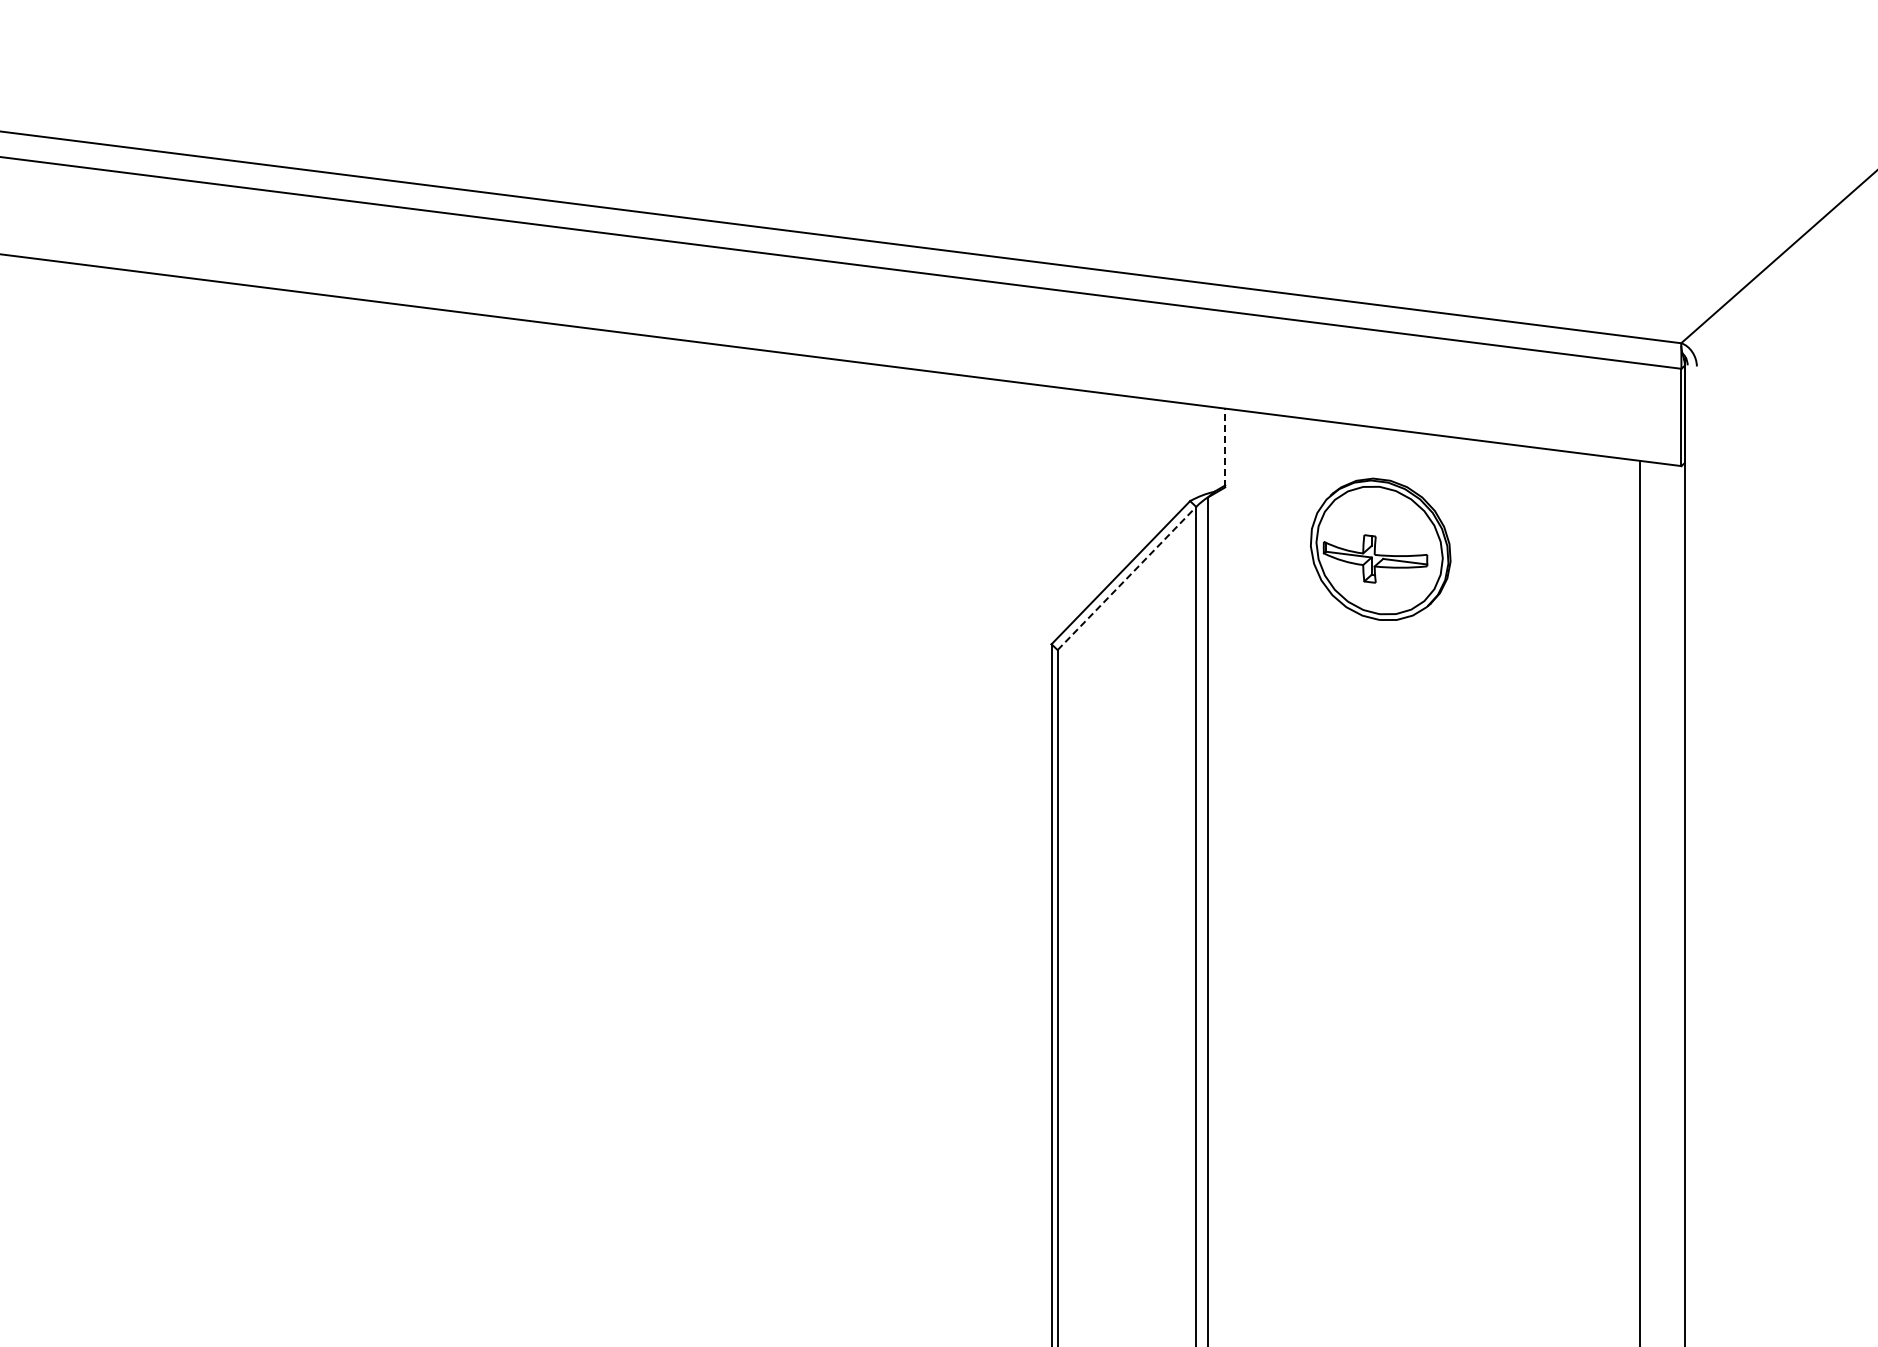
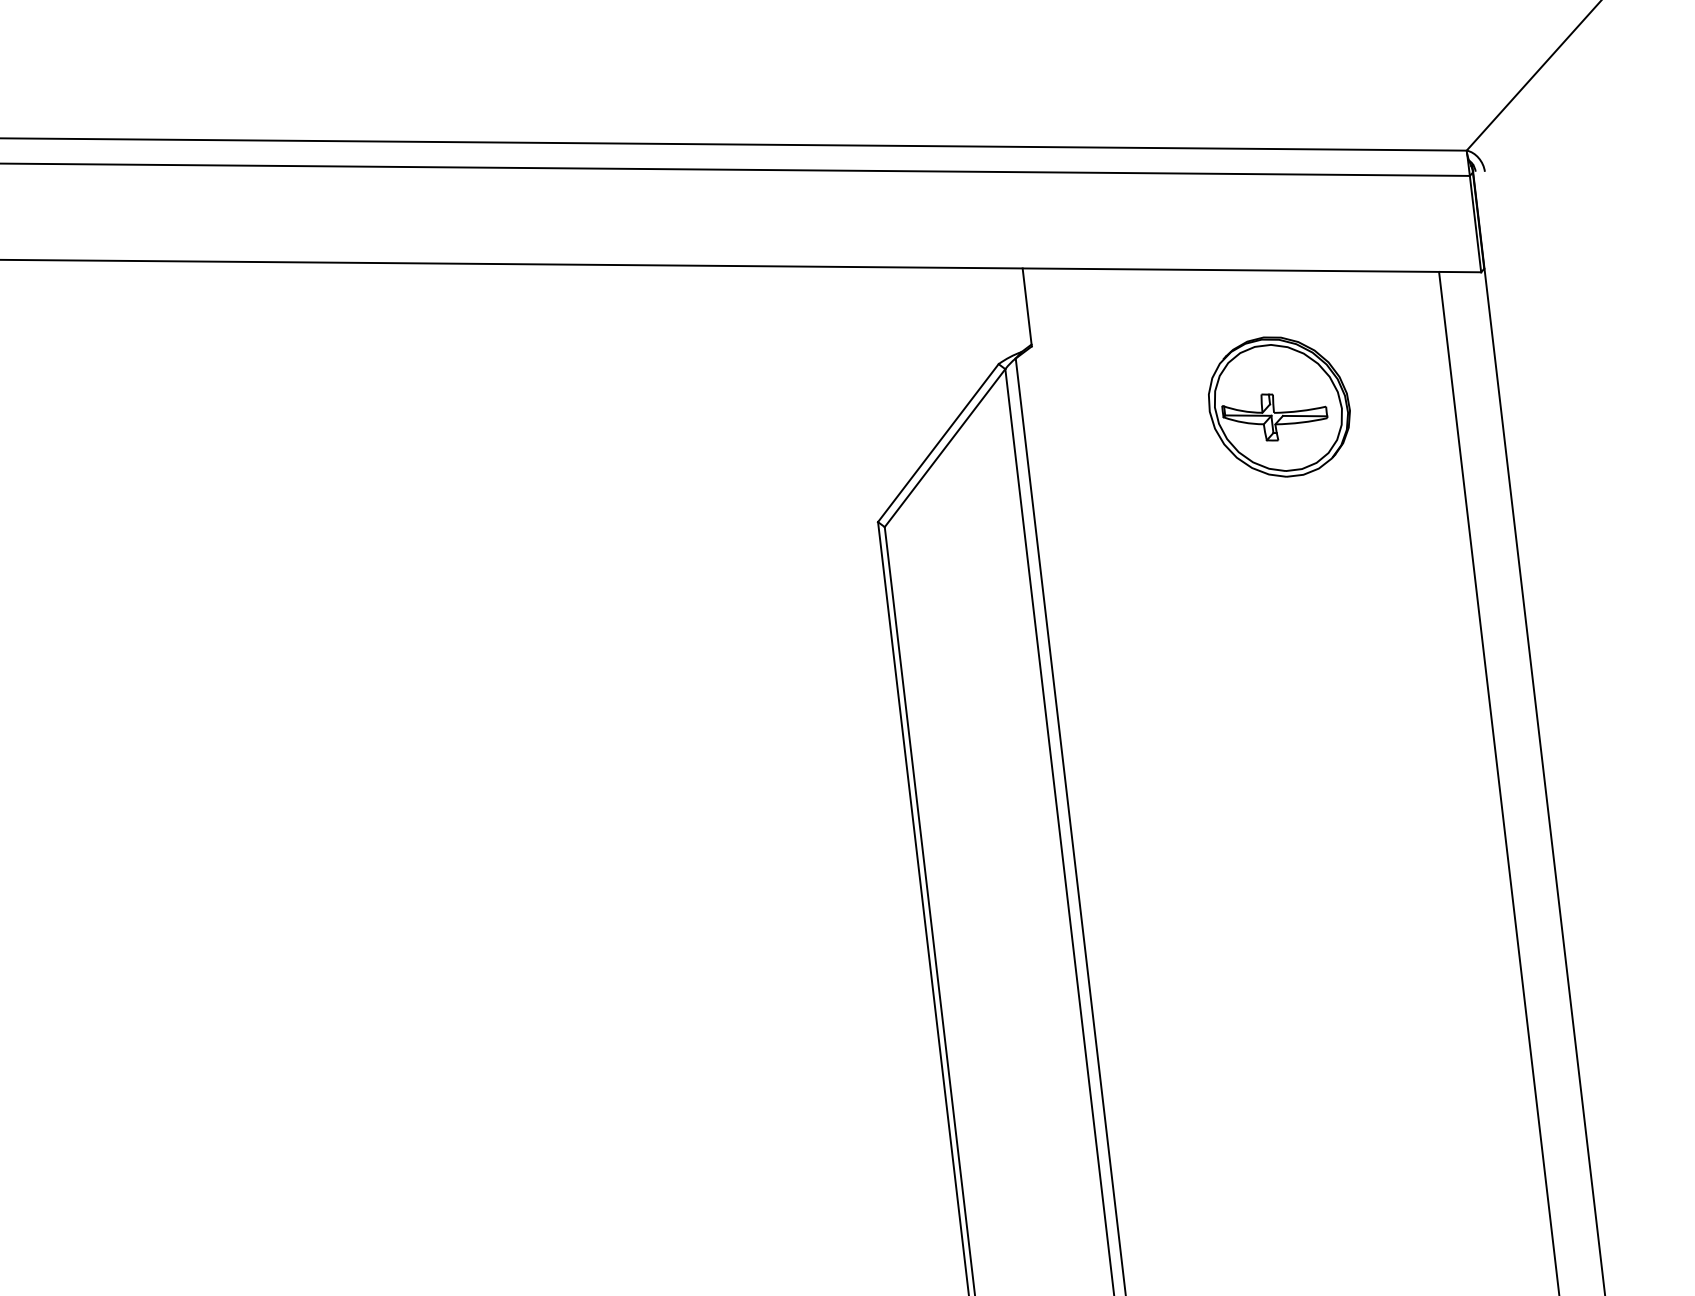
line: (1225, 447) -> (1027, 306), dashed -> solid
part: (1380, 548) -> (1279, 405), moved
line: (1126, 578) -> (944, 448), dashed -> solid

